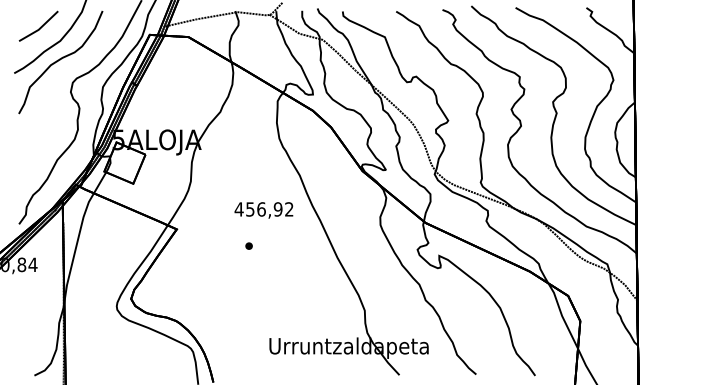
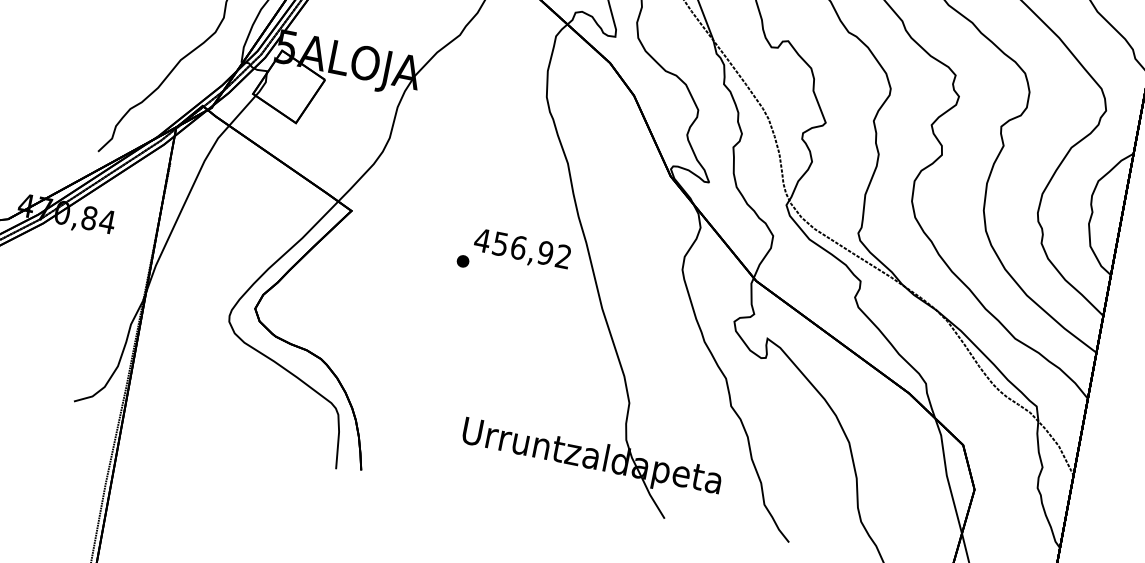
text: (263, 210) -> (521, 250), moved

